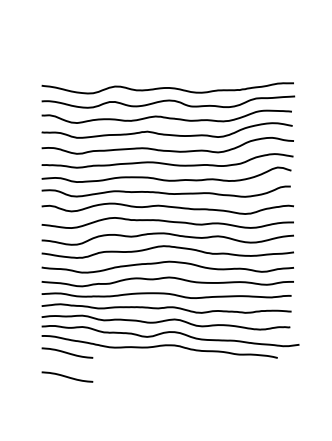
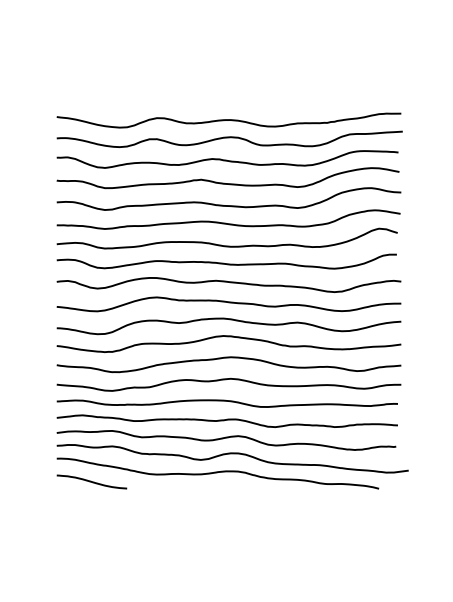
curve: (67, 376) -> (92, 513), removed

